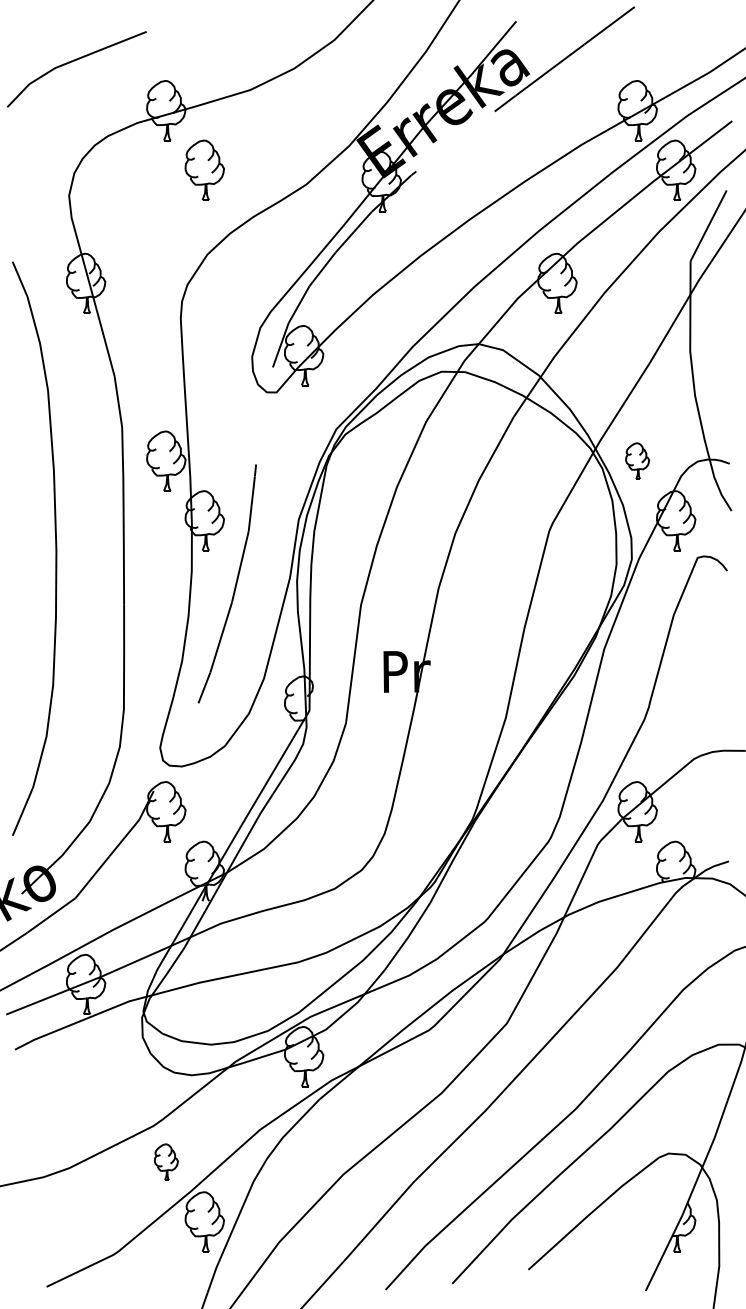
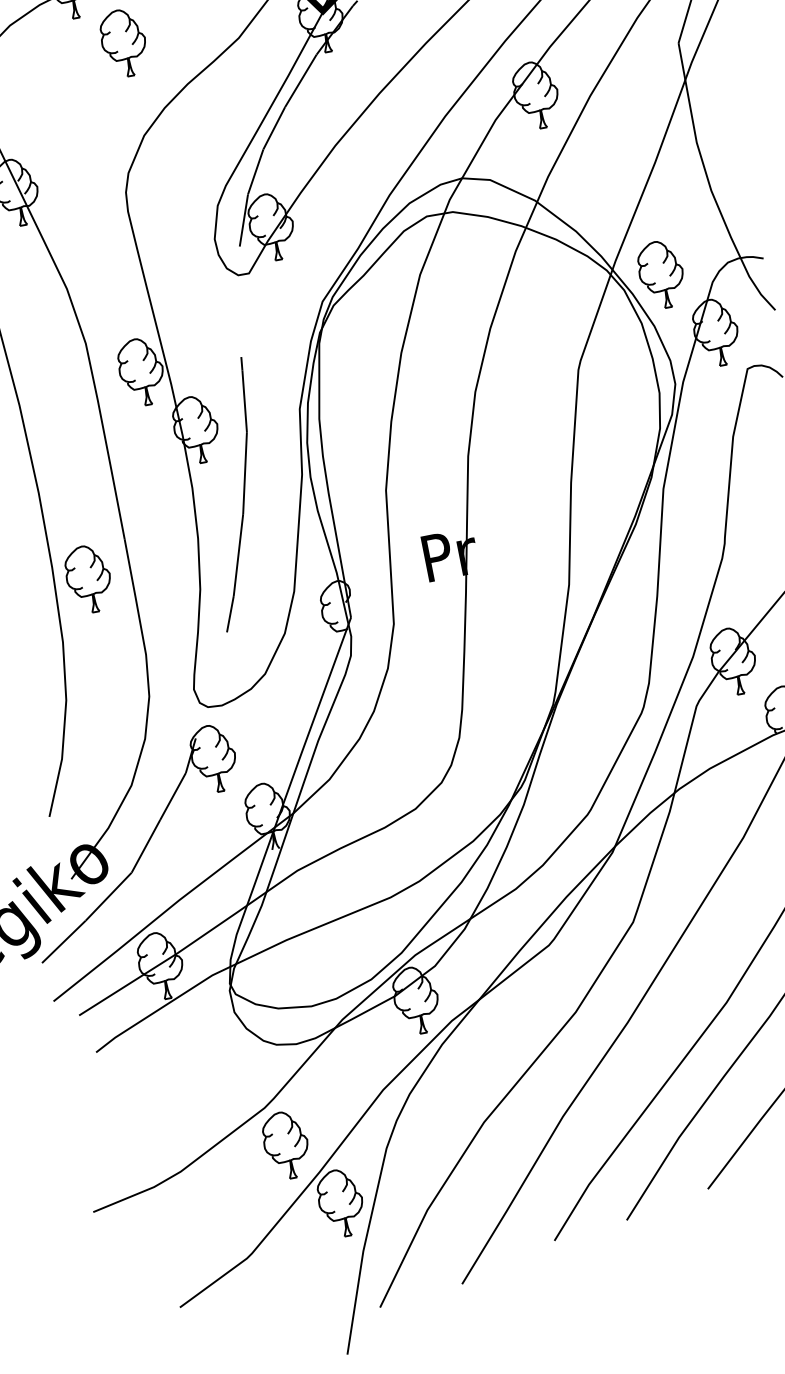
part: (637, 460) -> (661, 273), size x1.67
part: (86, 633) -> (89, 578), added
part: (166, 1161) -> (286, 1144), size x1.67

